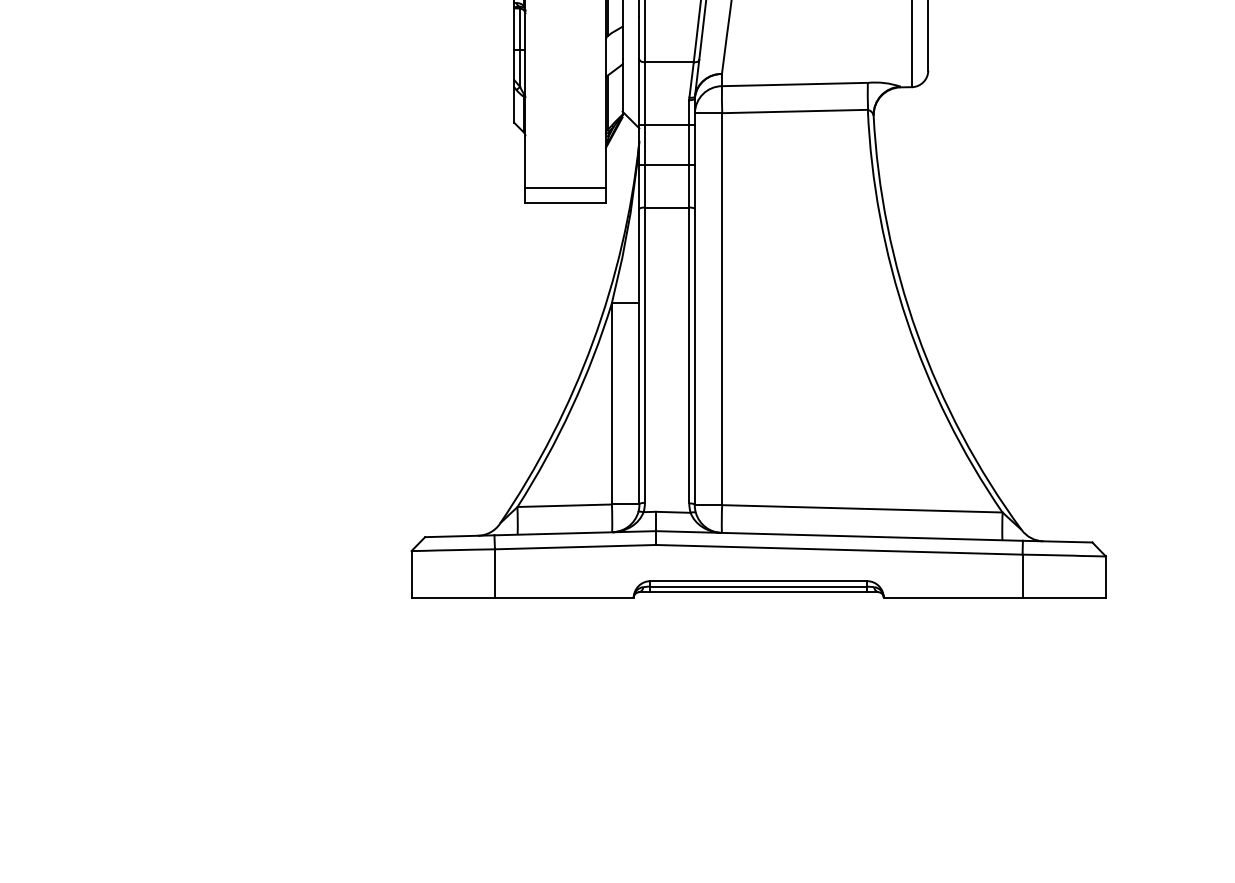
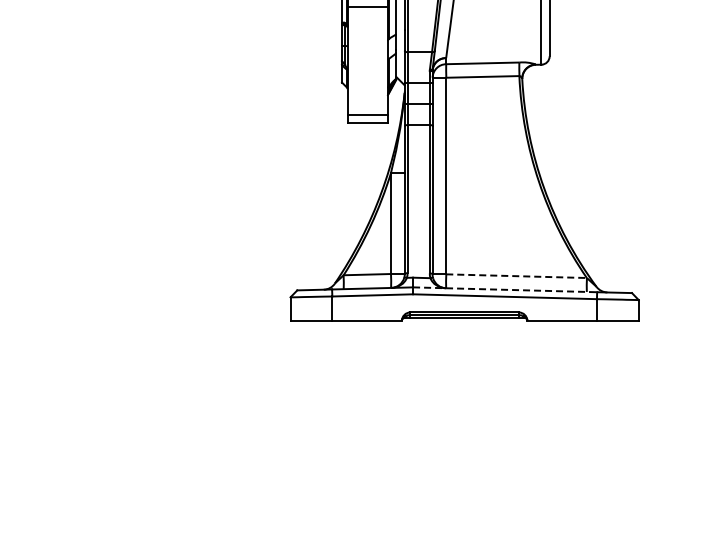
line: (864, 509) -> (517, 276), solid -> dashed
line: (840, 535) -> (505, 289), solid -> dashed

